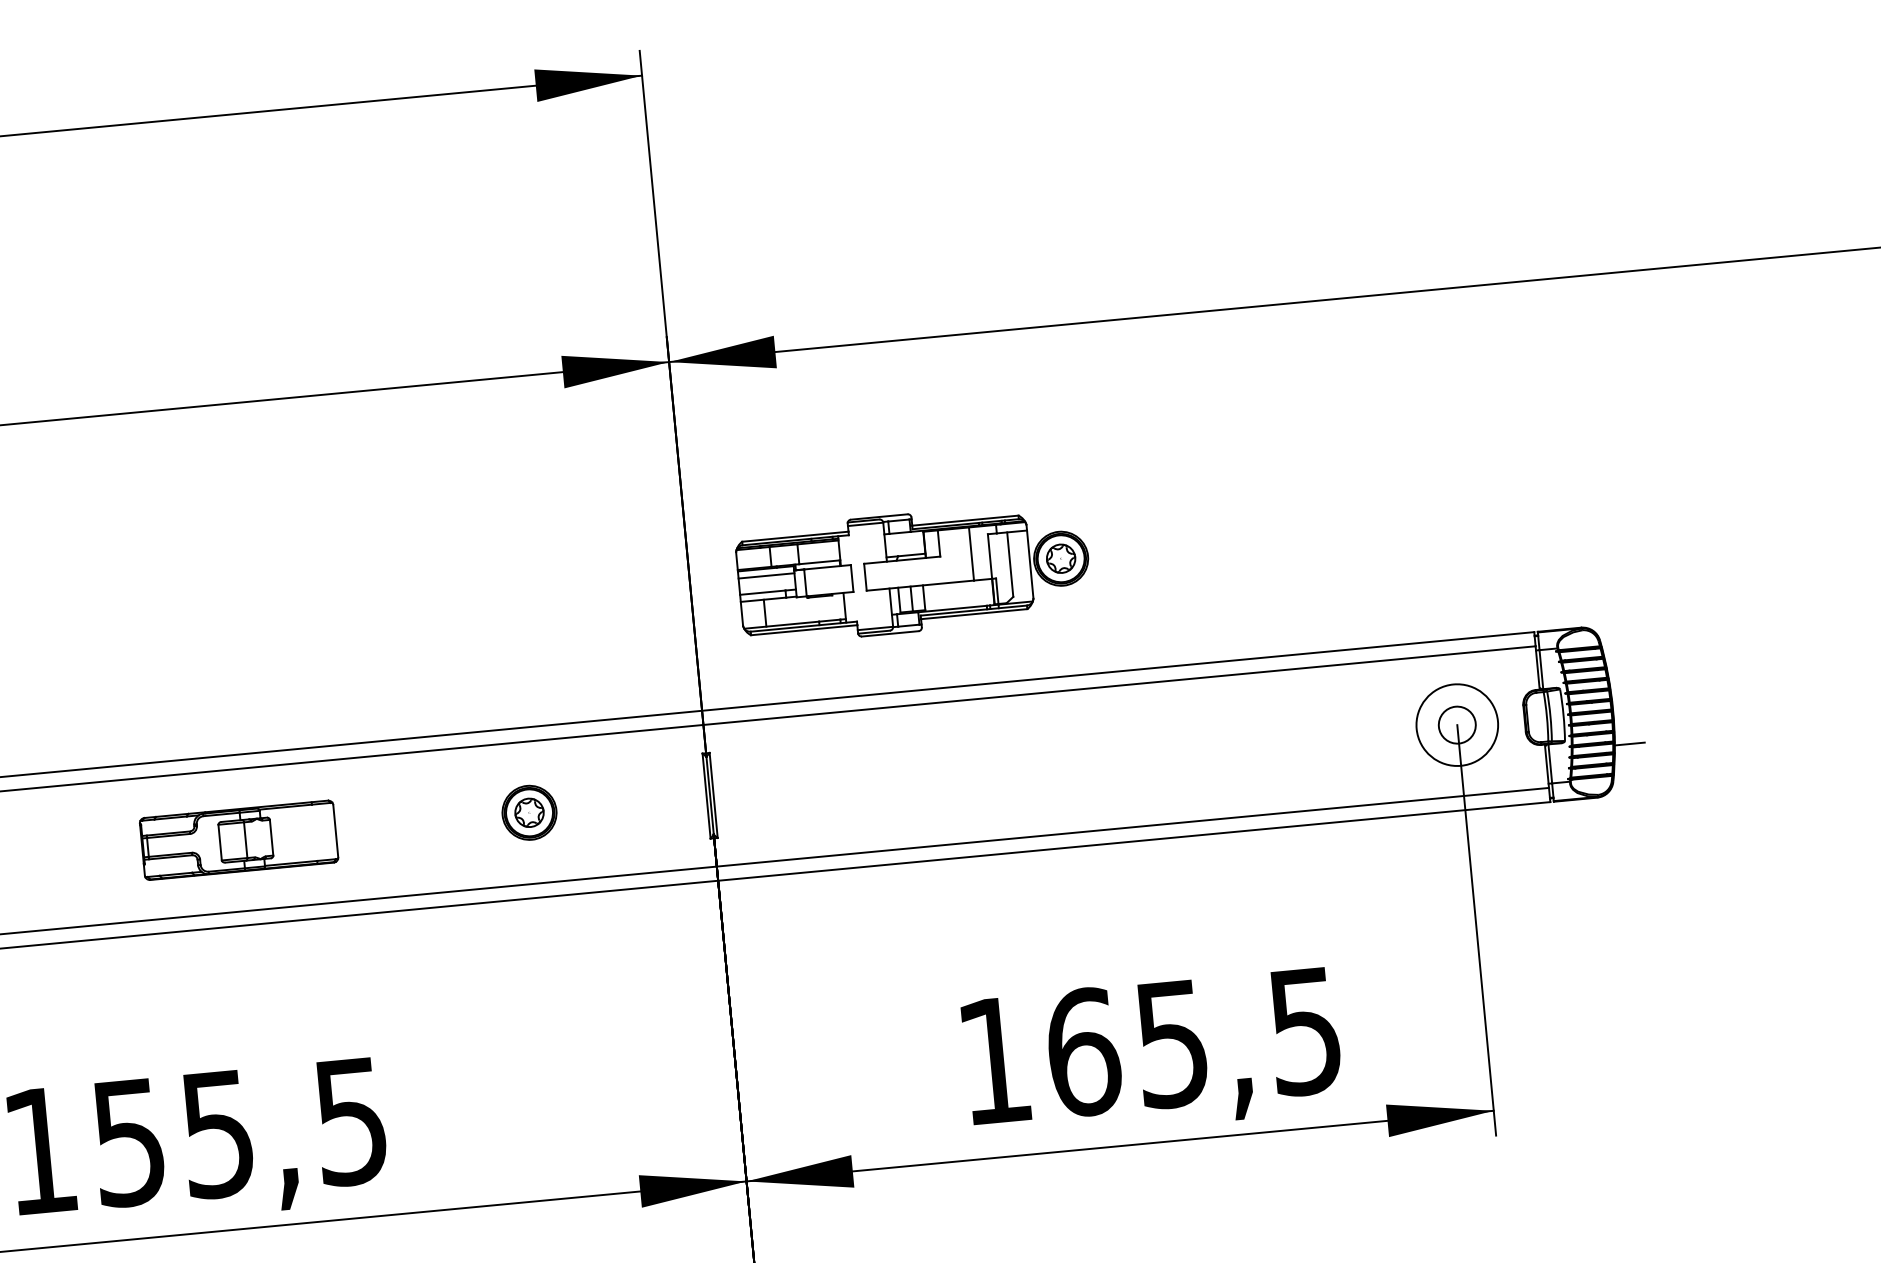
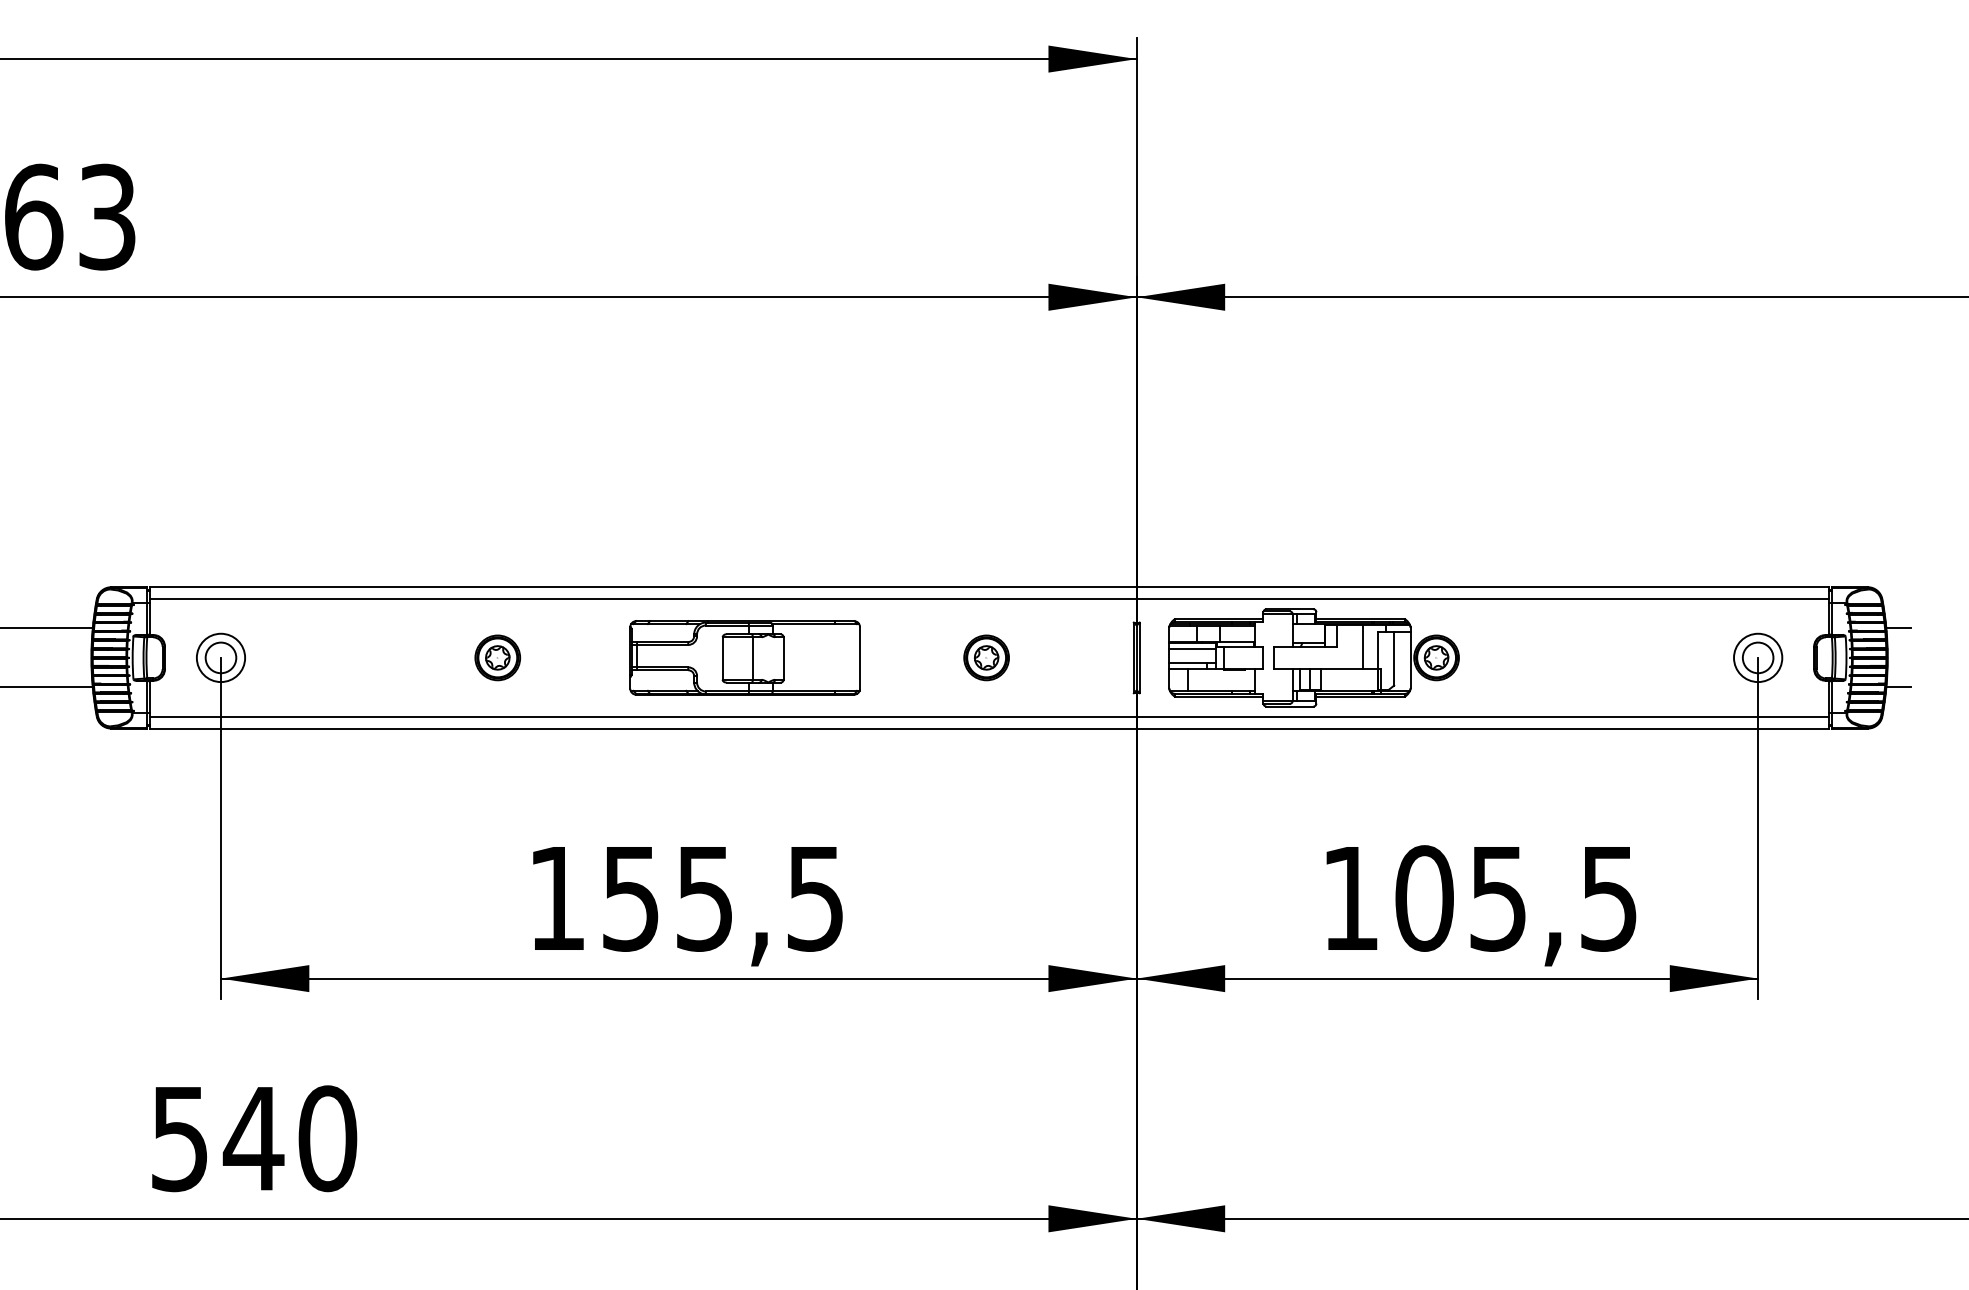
part: (913, 572) -> (1313, 657), moved
line: (1622, 673) -> (1898, 628), added
circle: (1457, 724) -> (1758, 657), size x0.71
part: (238, 839) -> (744, 657), size x1.43
text: (1083, 1052) -> (1424, 898), 165,5 -> 105,5

